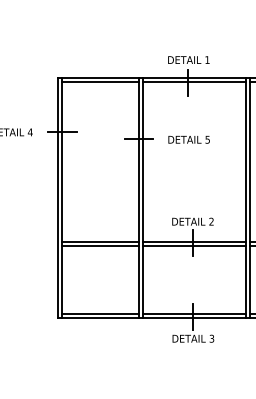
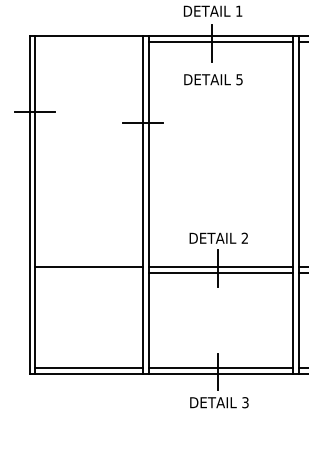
line: (100, 81) -> (88, 41), removed
text: (188, 139) -> (212, 79), moved
line: (100, 246) -> (88, 273), removed

